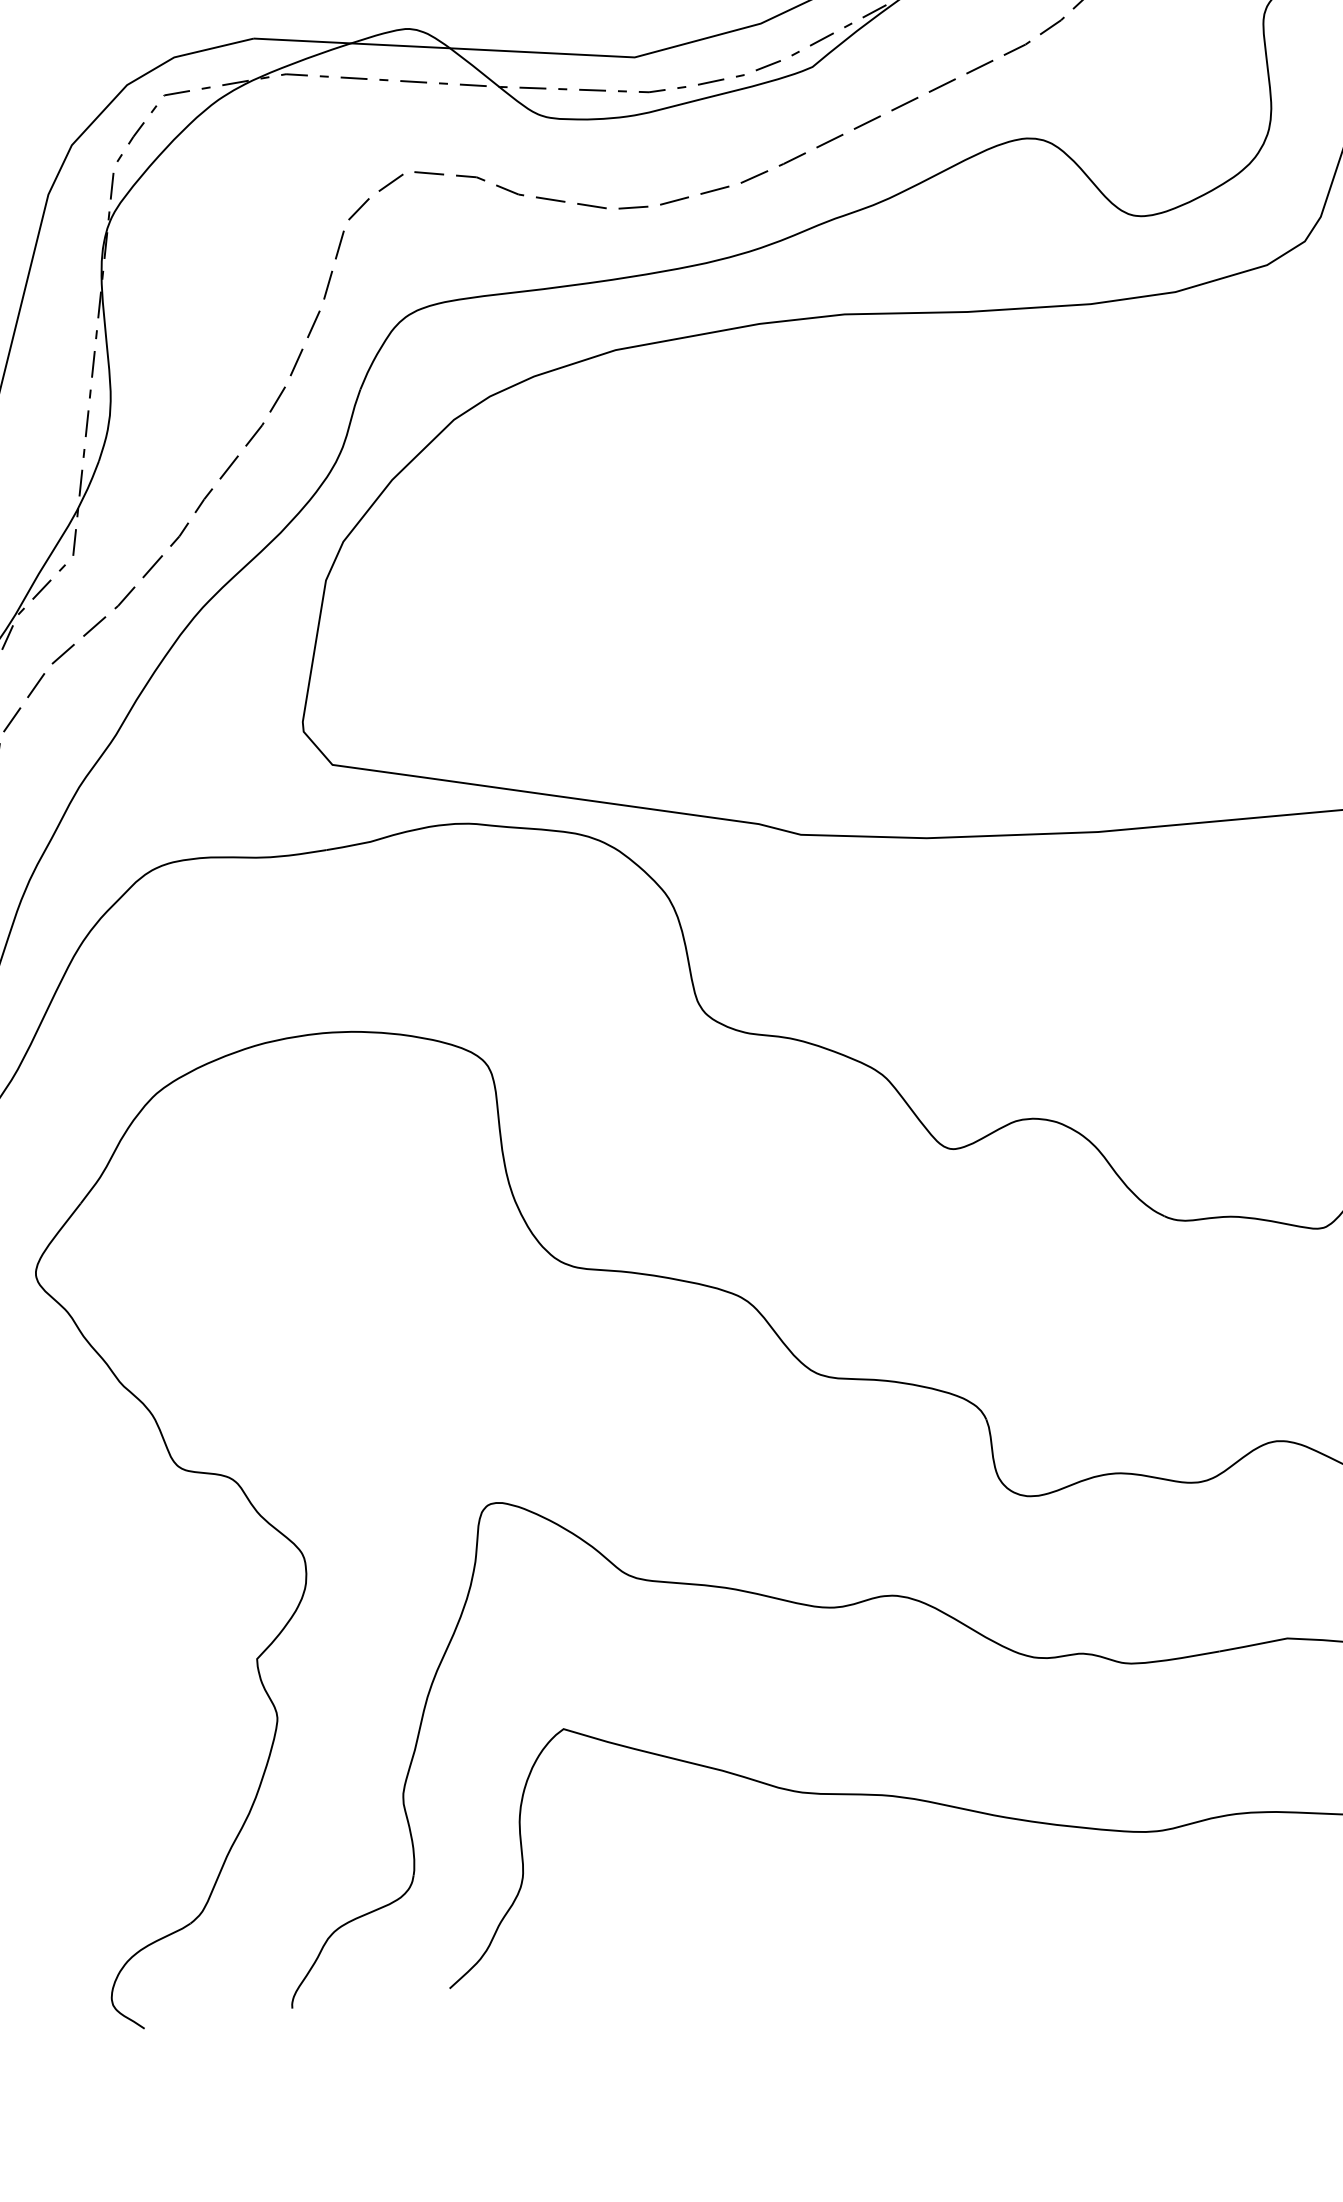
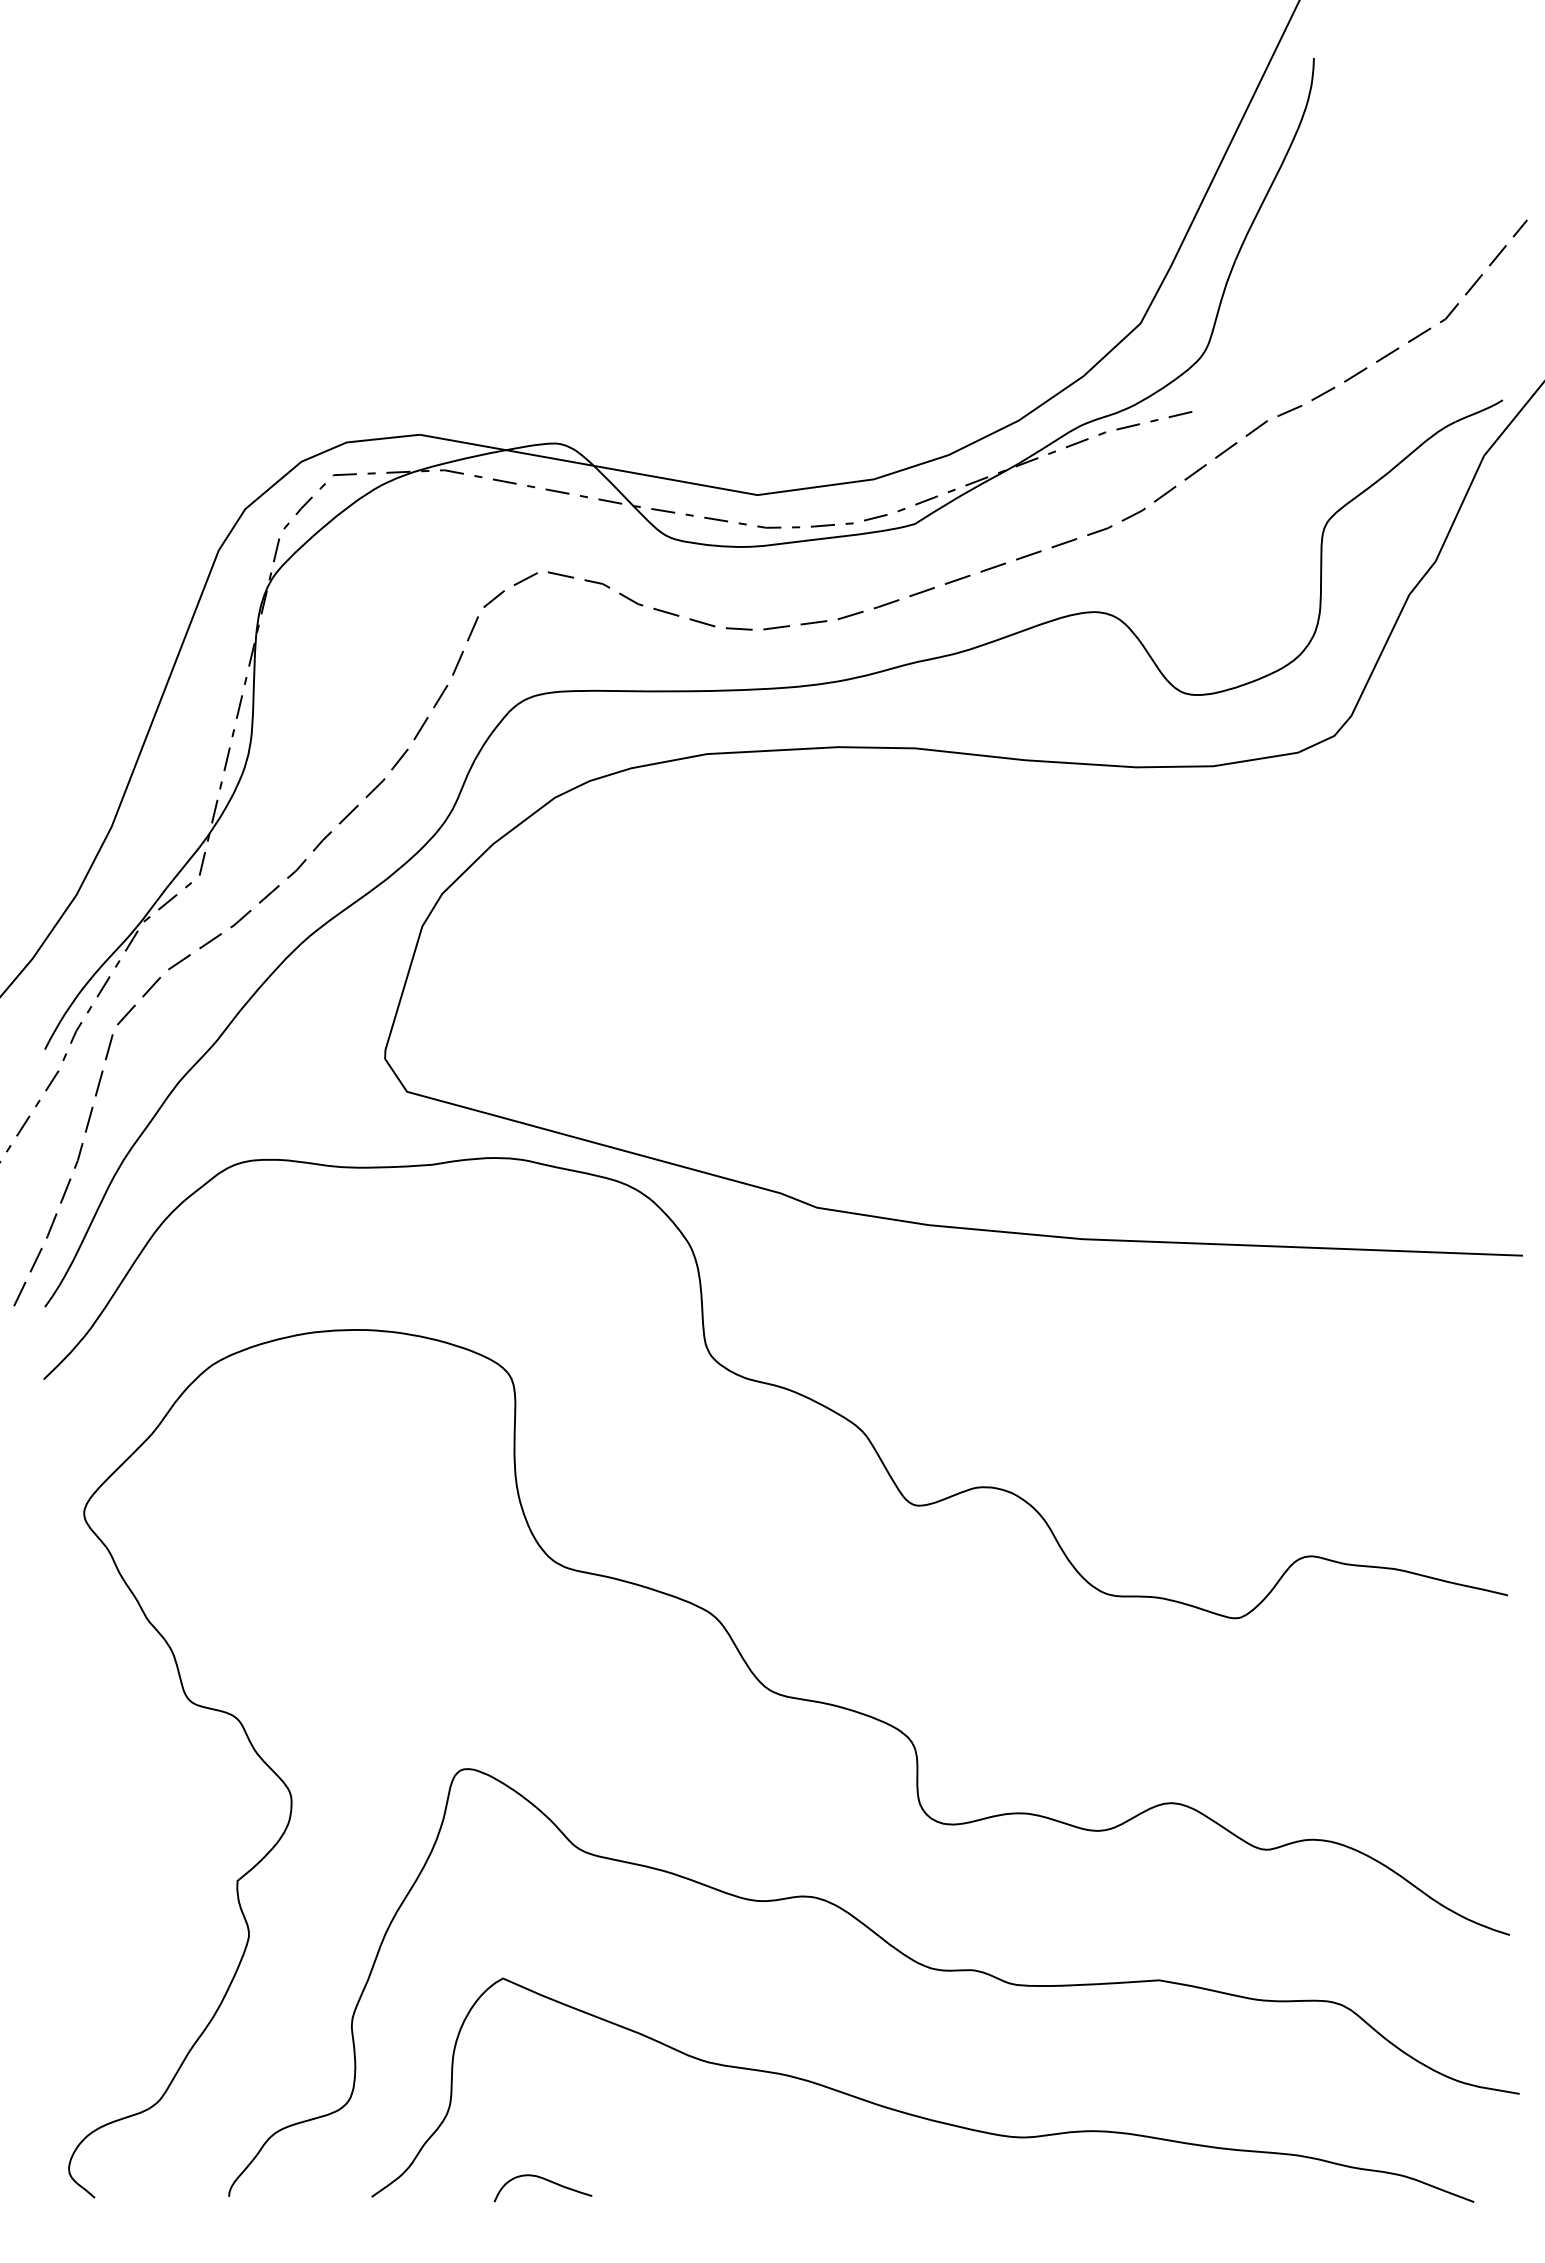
curve: (638, 1945) -> (545, 2180), added

